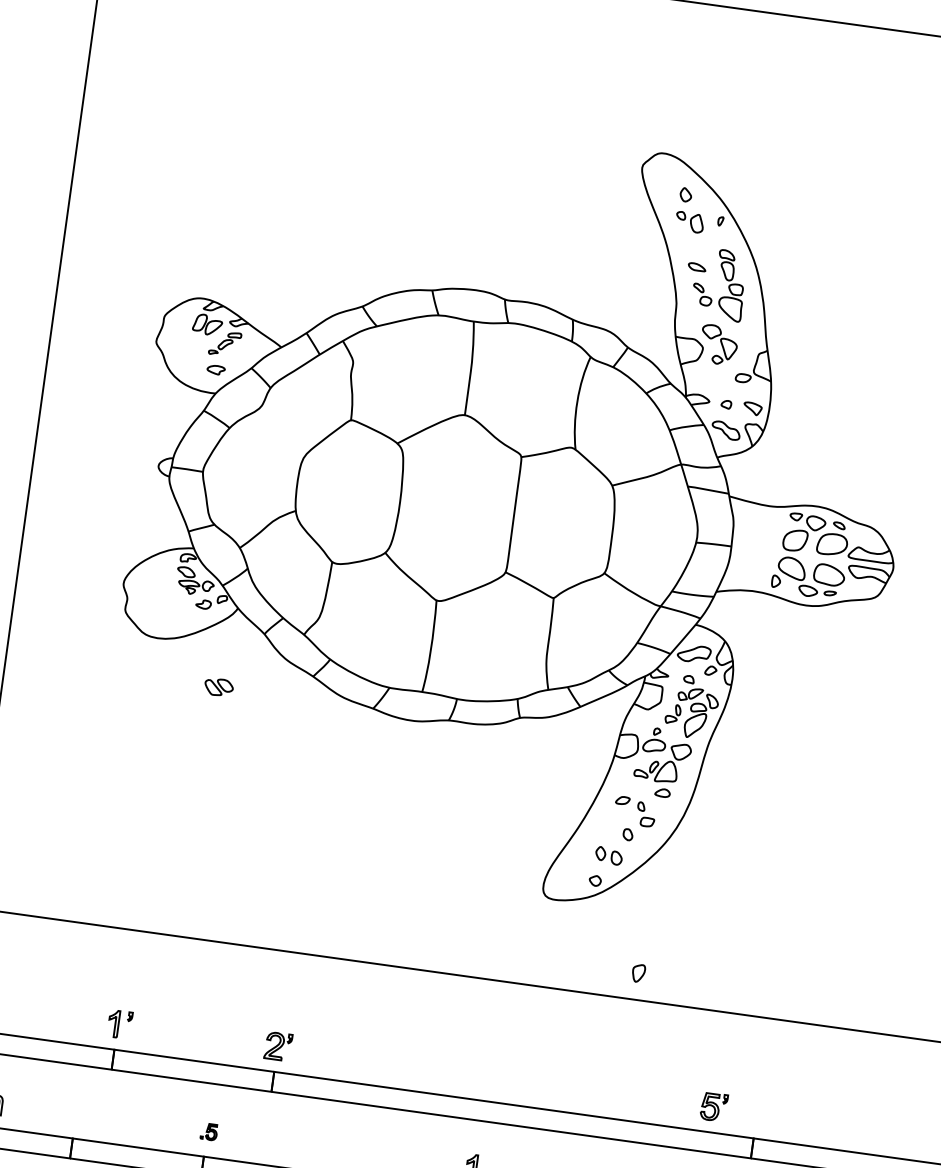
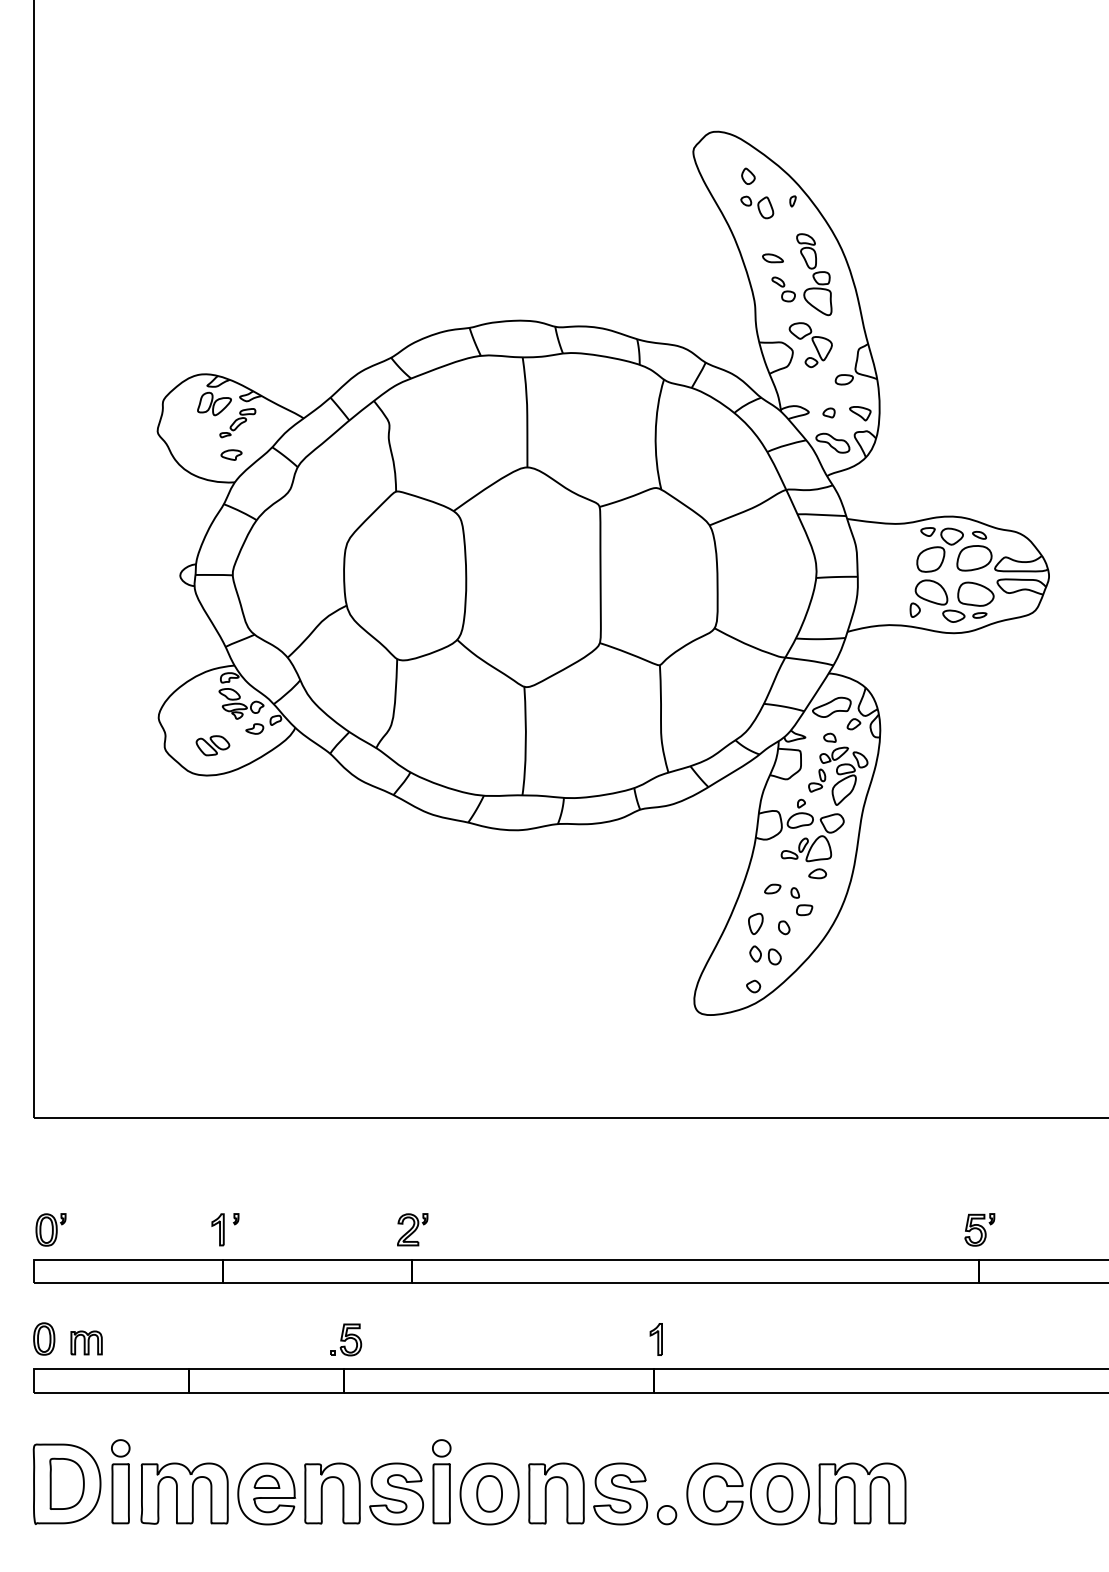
part: (218, 687) -> (212, 745), moved
part: (638, 972) -> (755, 923), moved
part: (713, 1106) -> (979, 1229), moved
part: (209, 1131) -> (346, 1339), size x1.67

